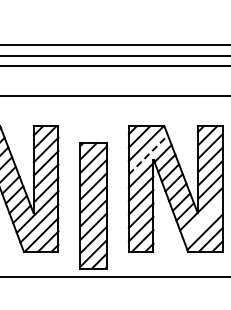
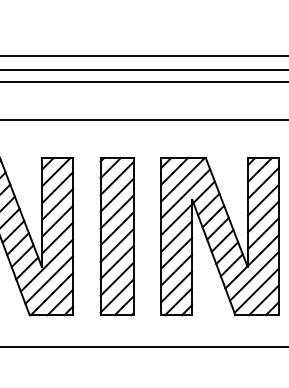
line: (148, 154) -> (185, 193), dashed -> solid
part: (93, 205) -> (116, 235), moved
line: (202, 220) -> (253, 276), added

